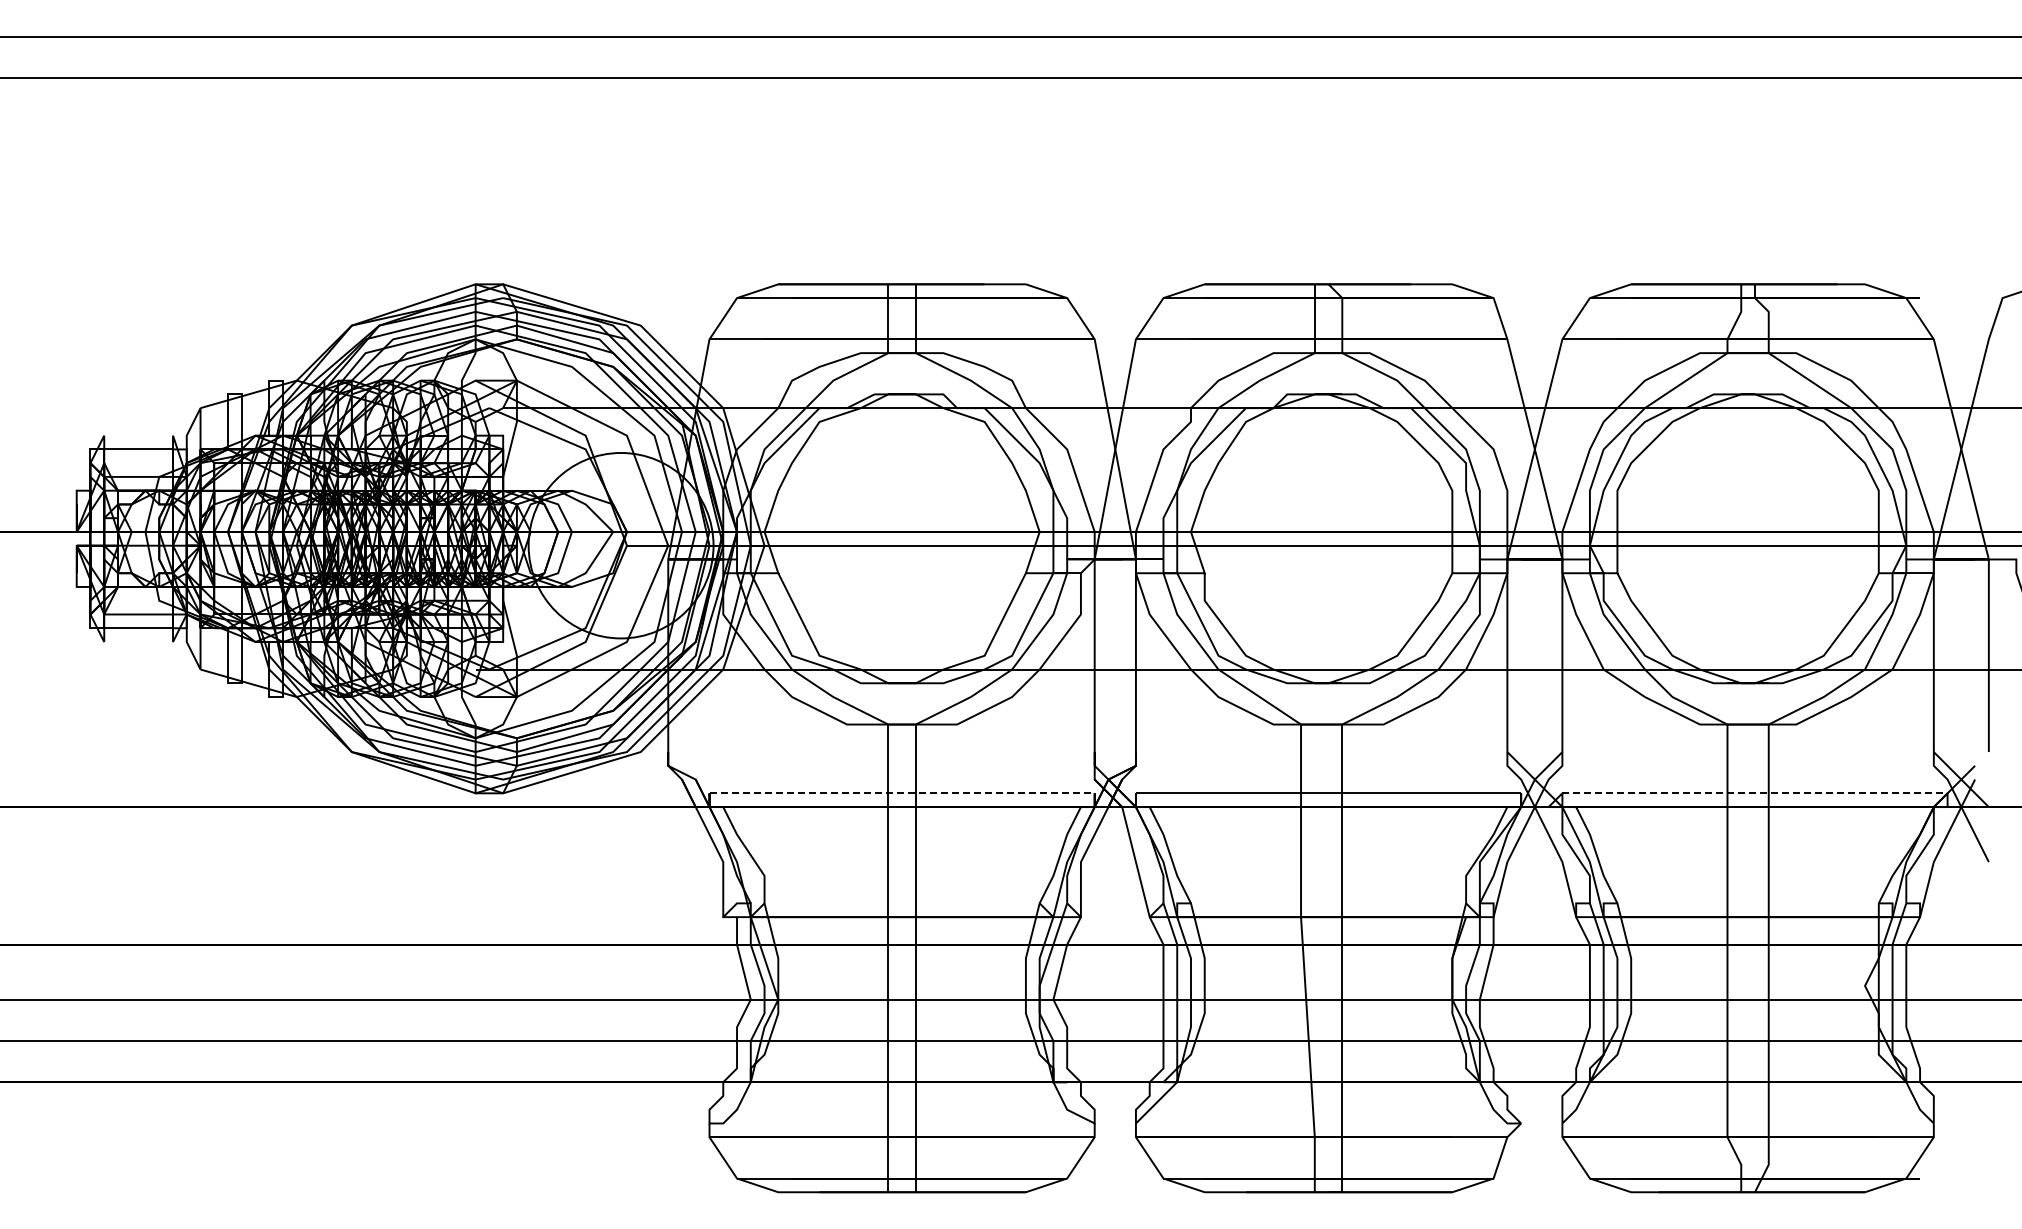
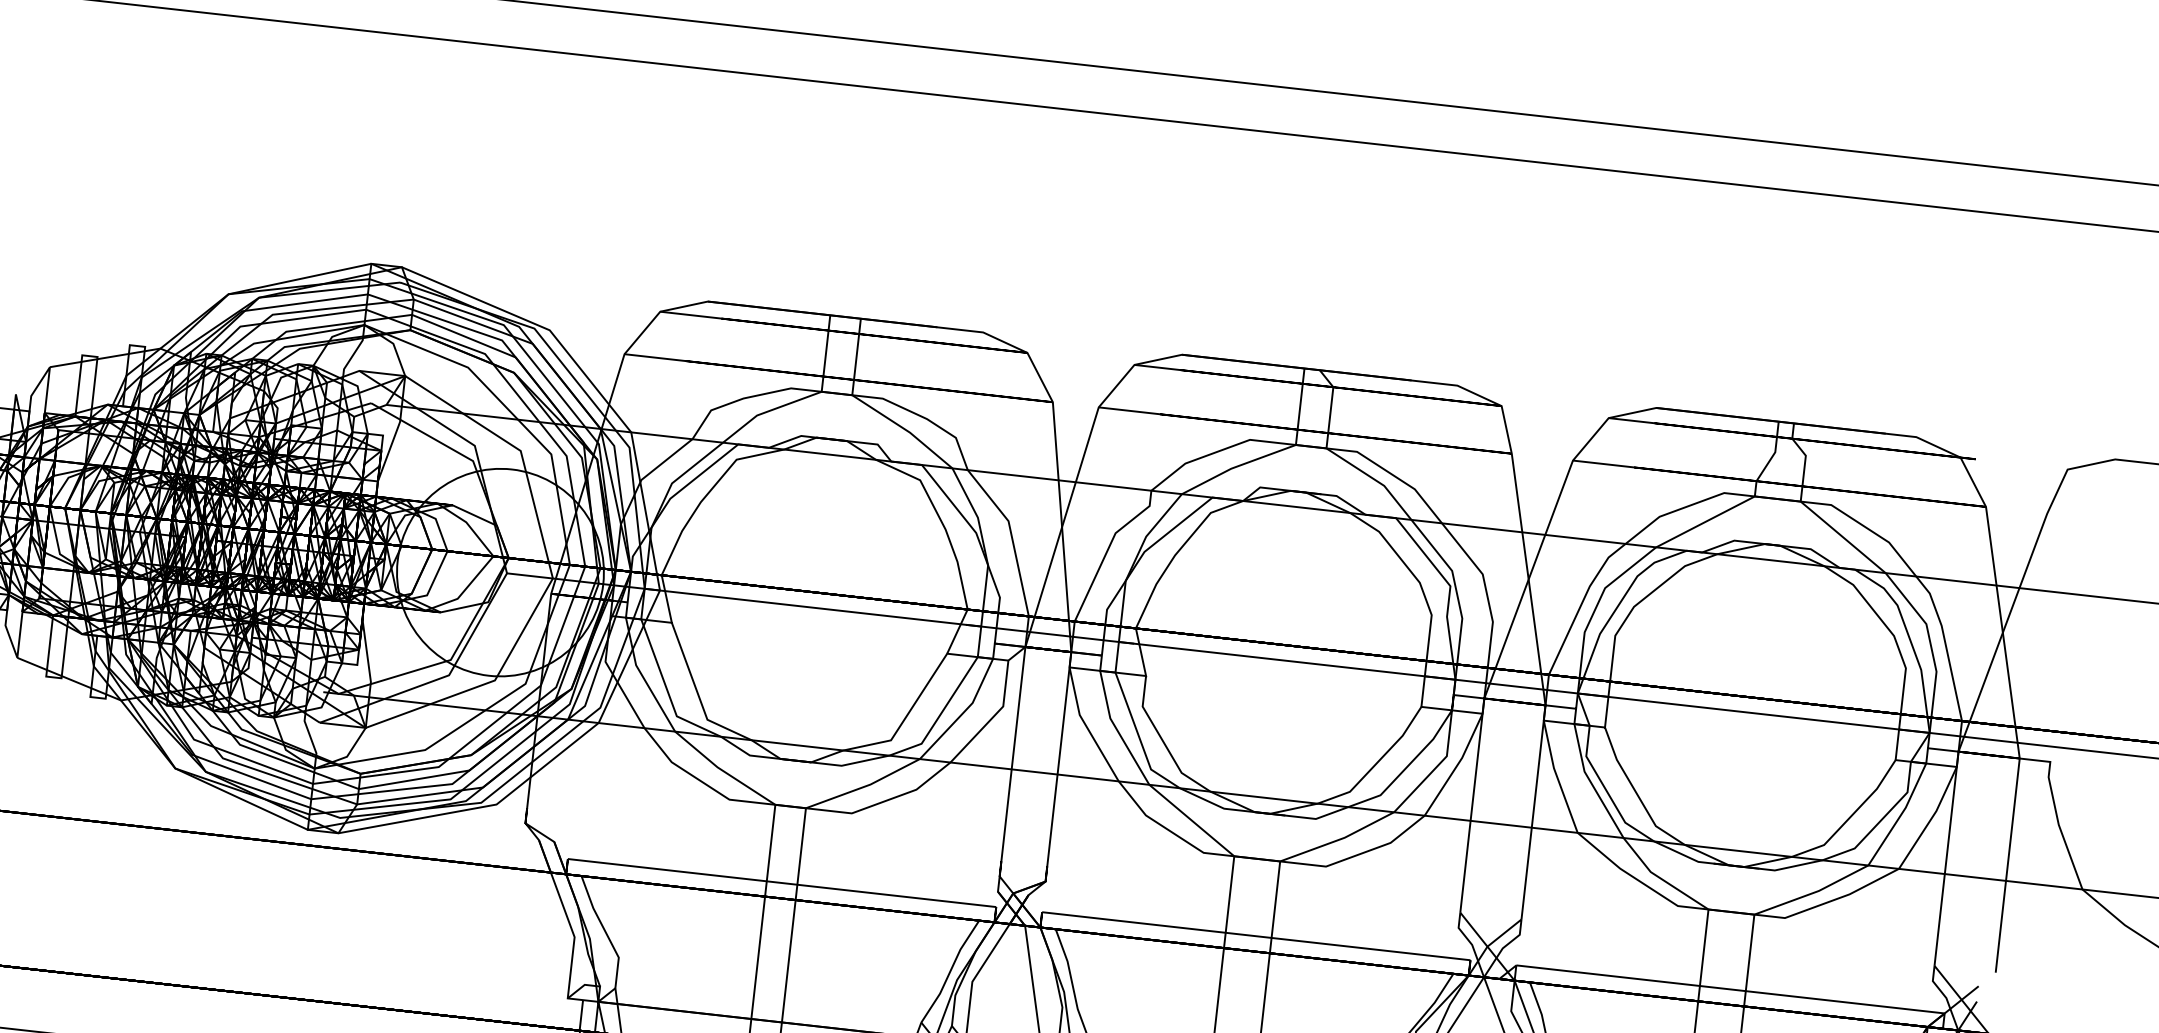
line: (902, 793) -> (782, 883), dashed -> solid
line: (1754, 793) -> (1729, 989), dashed -> solid

